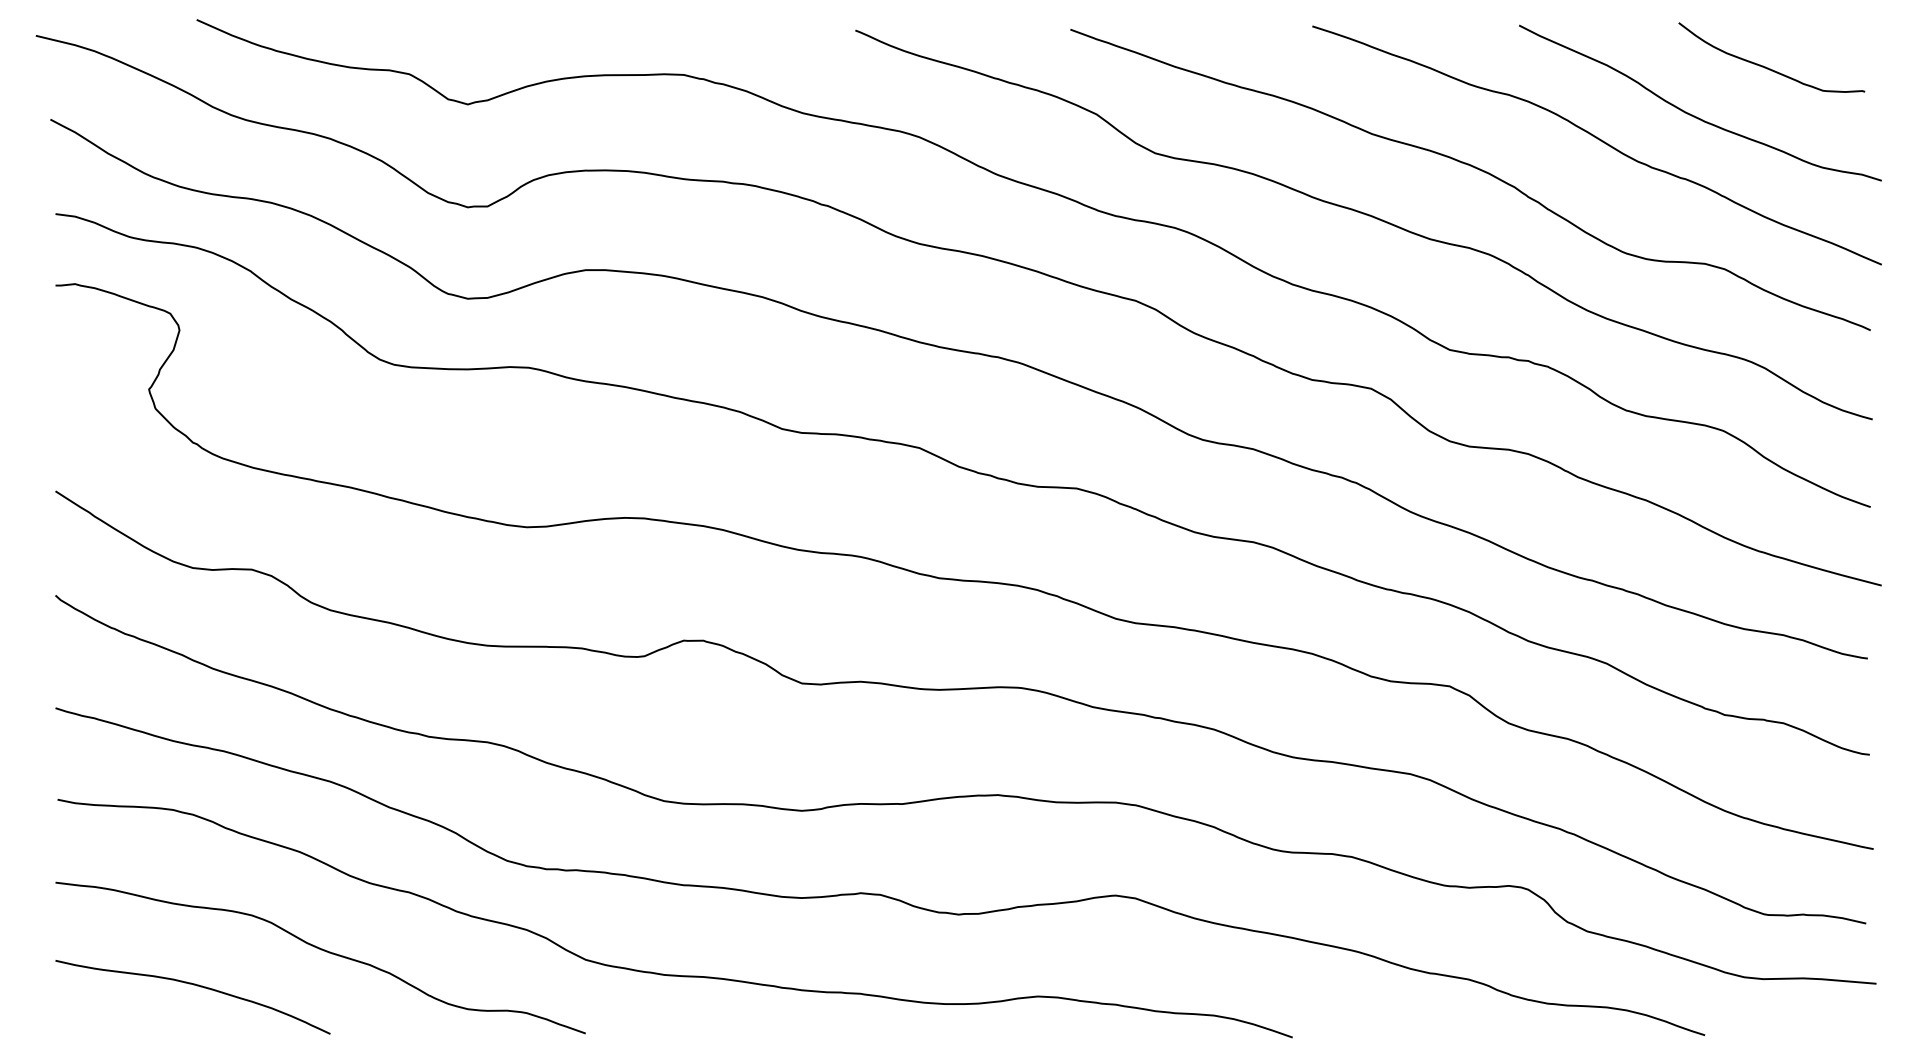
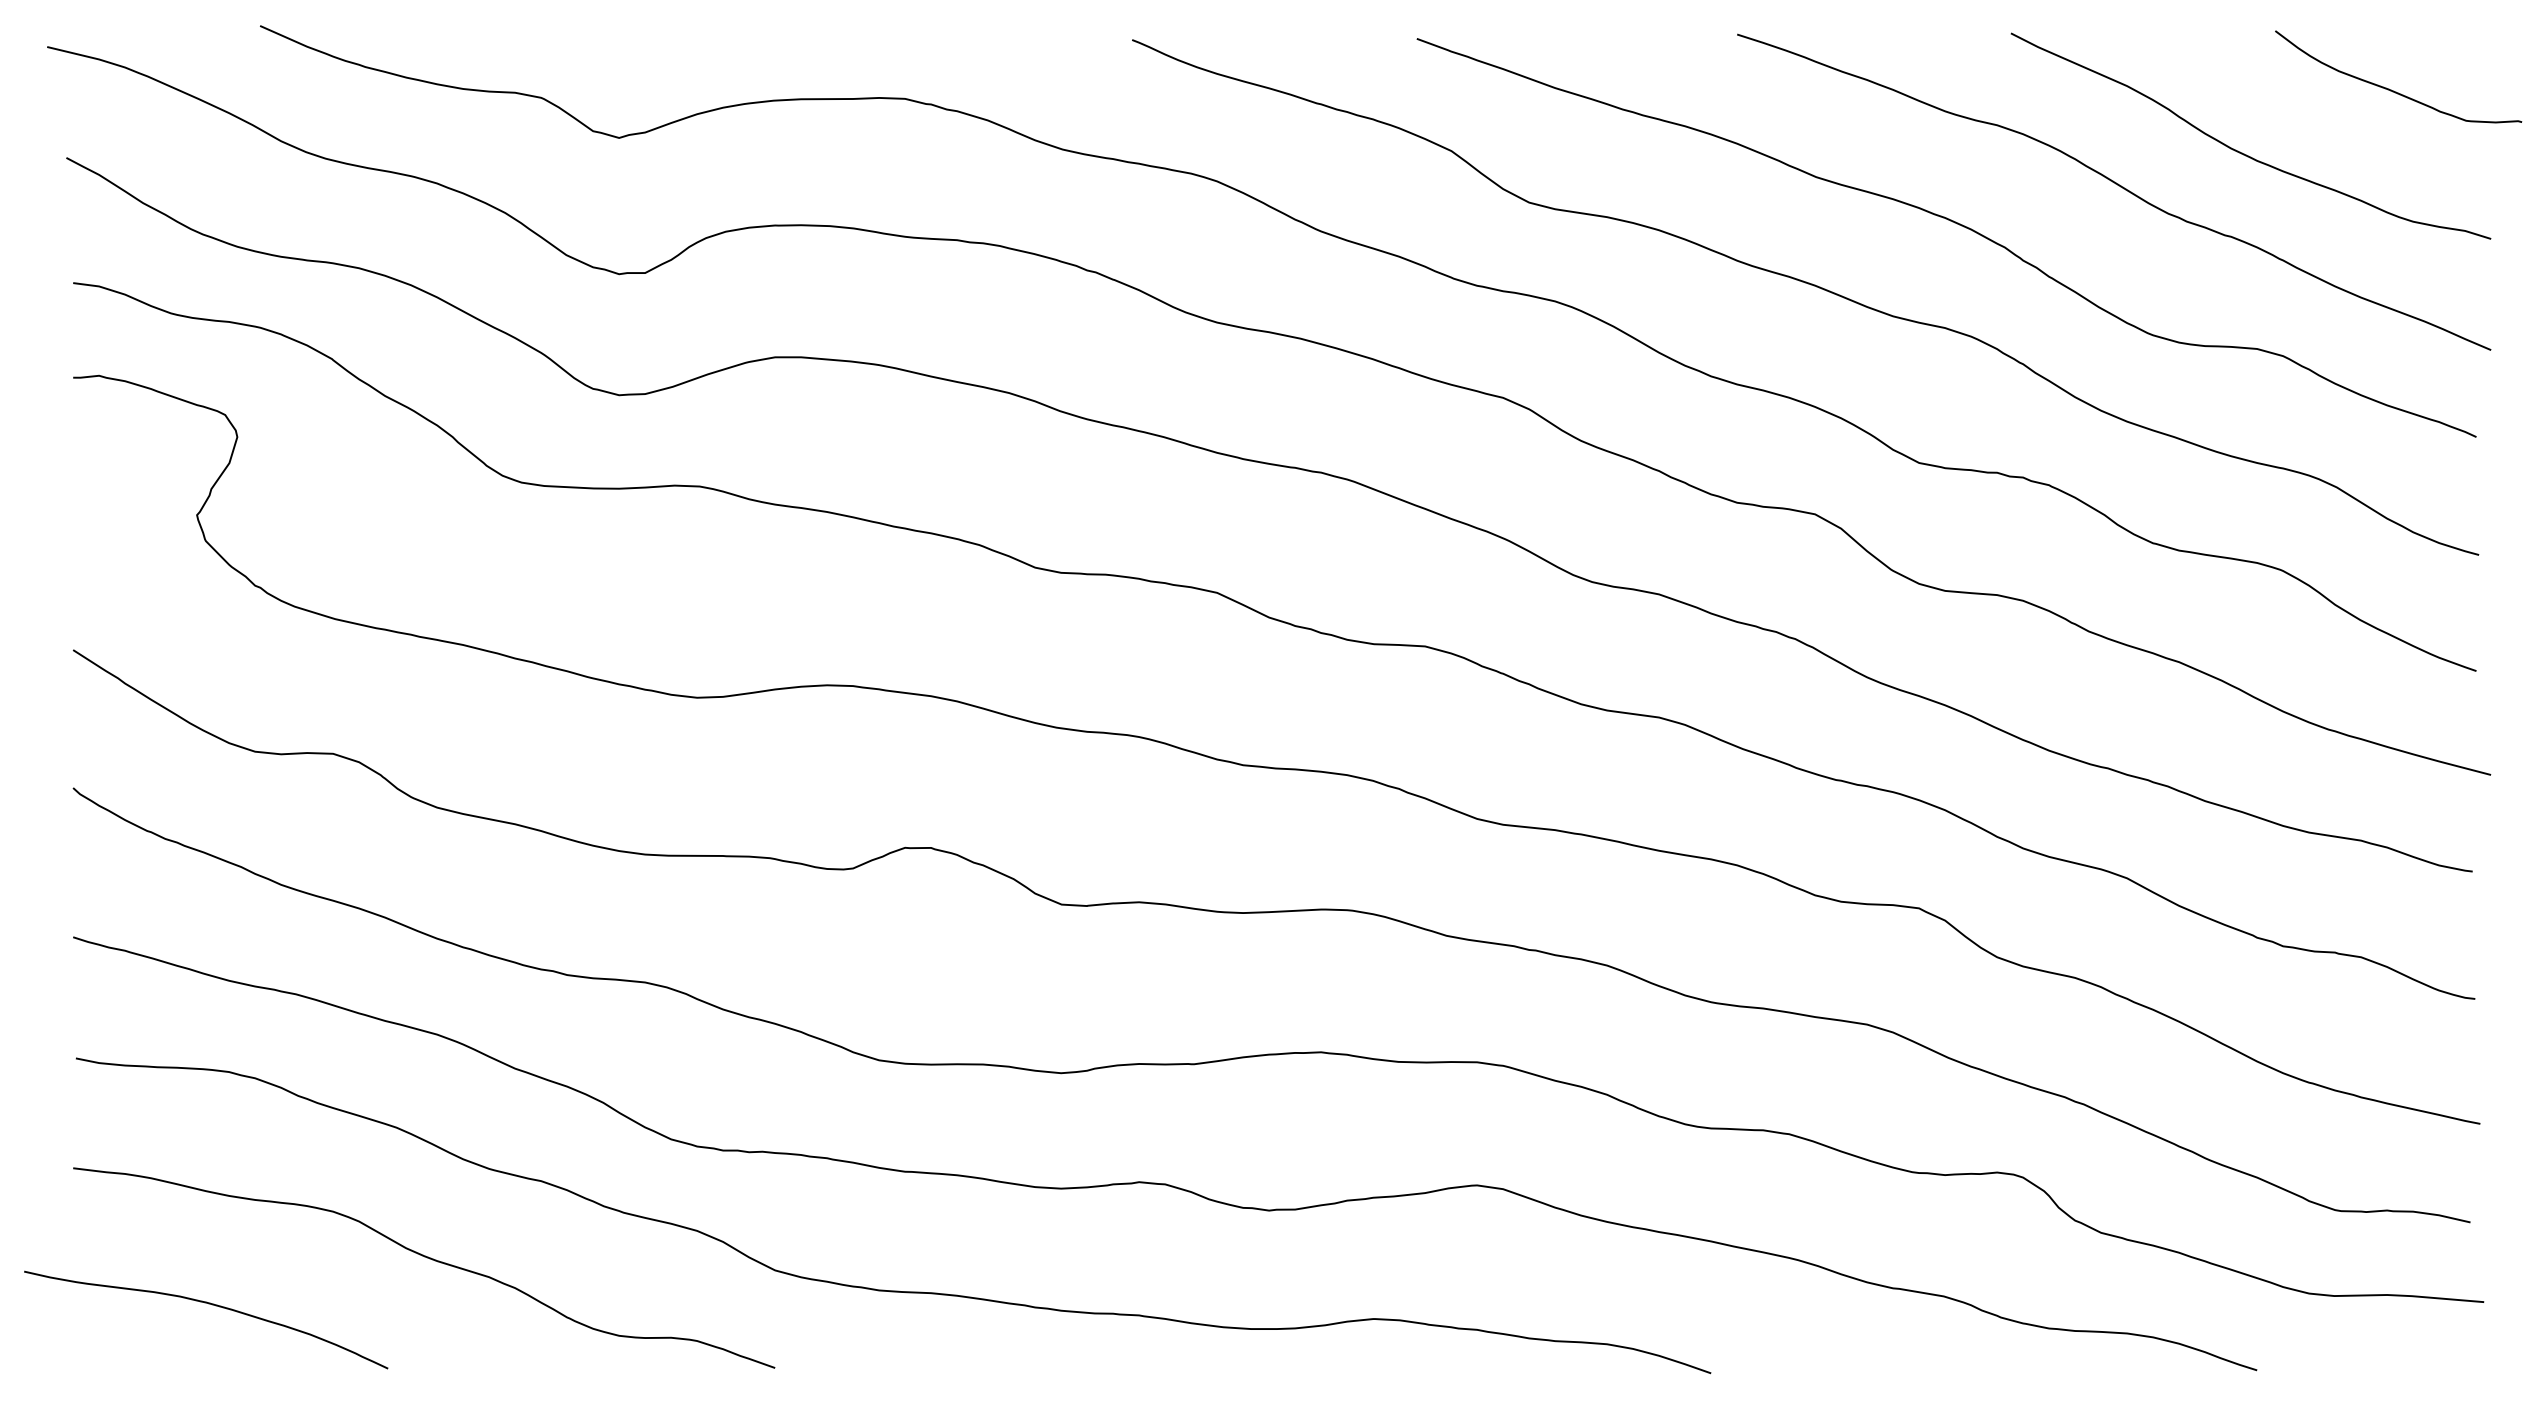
curve: (1766, 67) -> (2391, 89), moved
curve: (194, 985) -> (208, 1304), moved

